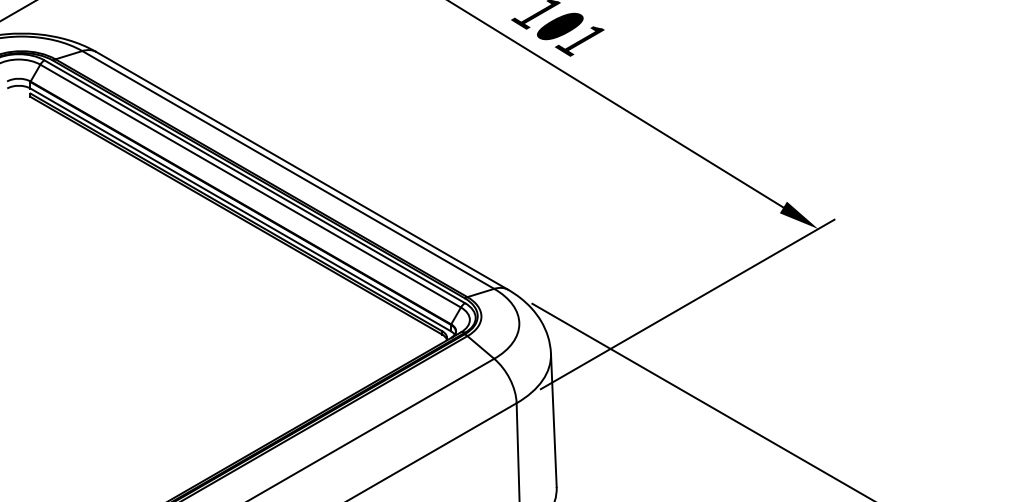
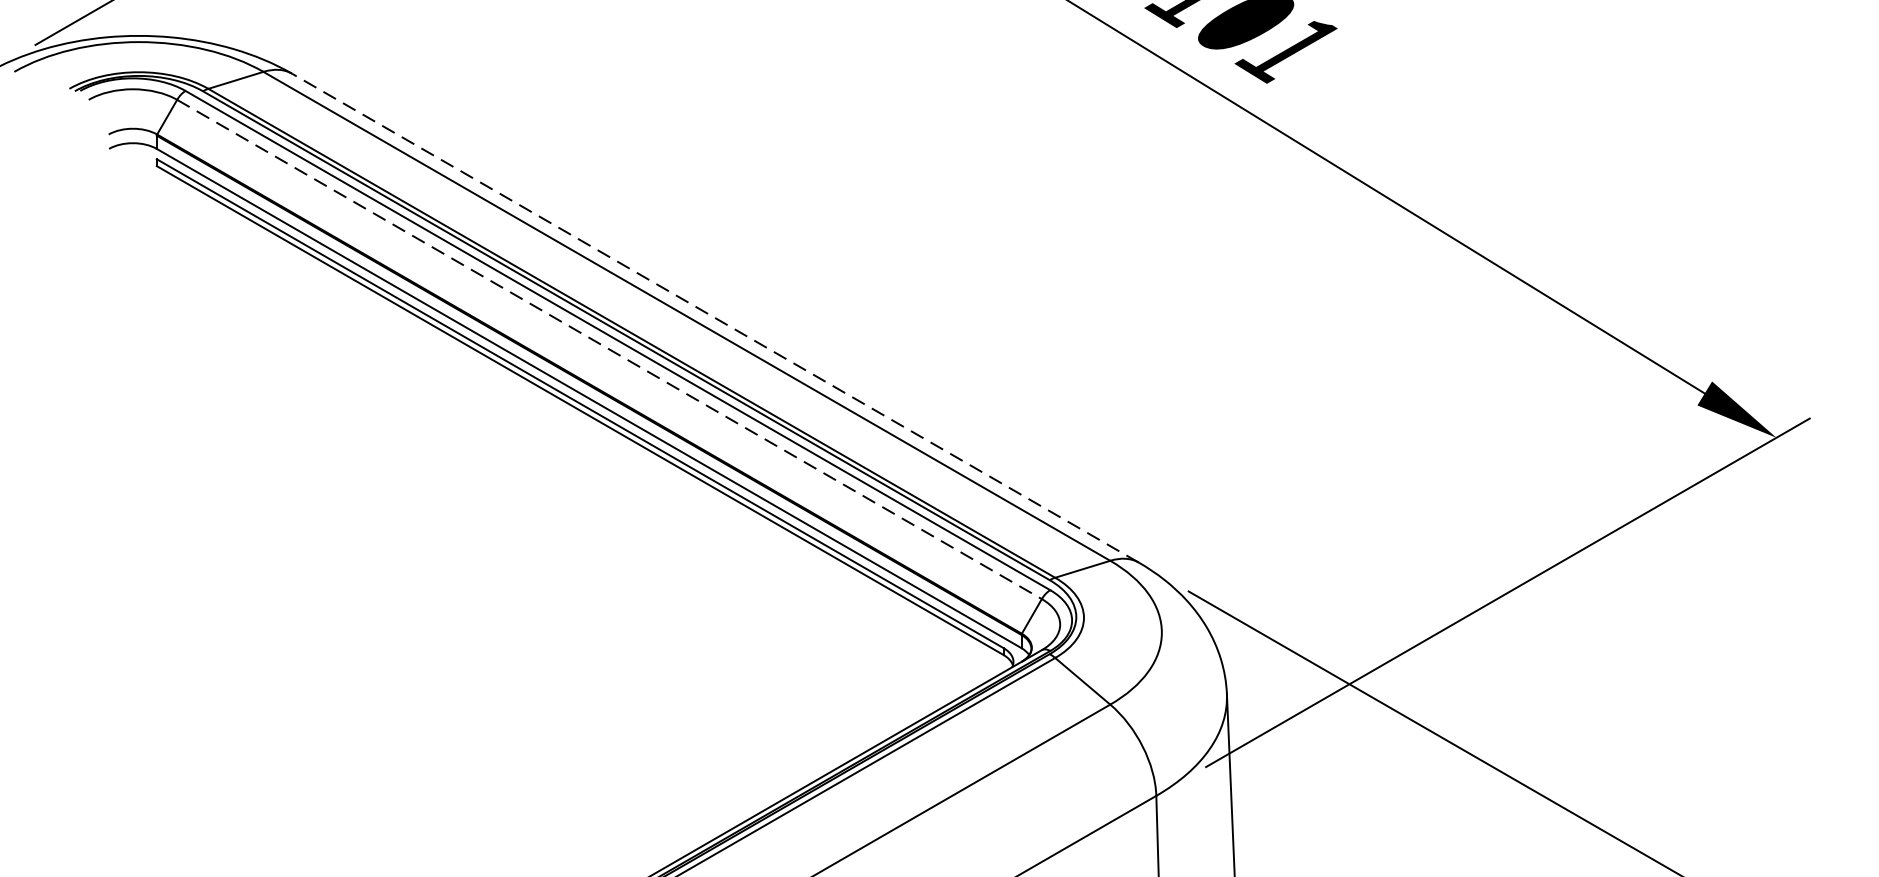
line: (302, 170) -> (716, 317), solid -> dashed
line: (250, 186) -> (609, 350), solid -> dashed

